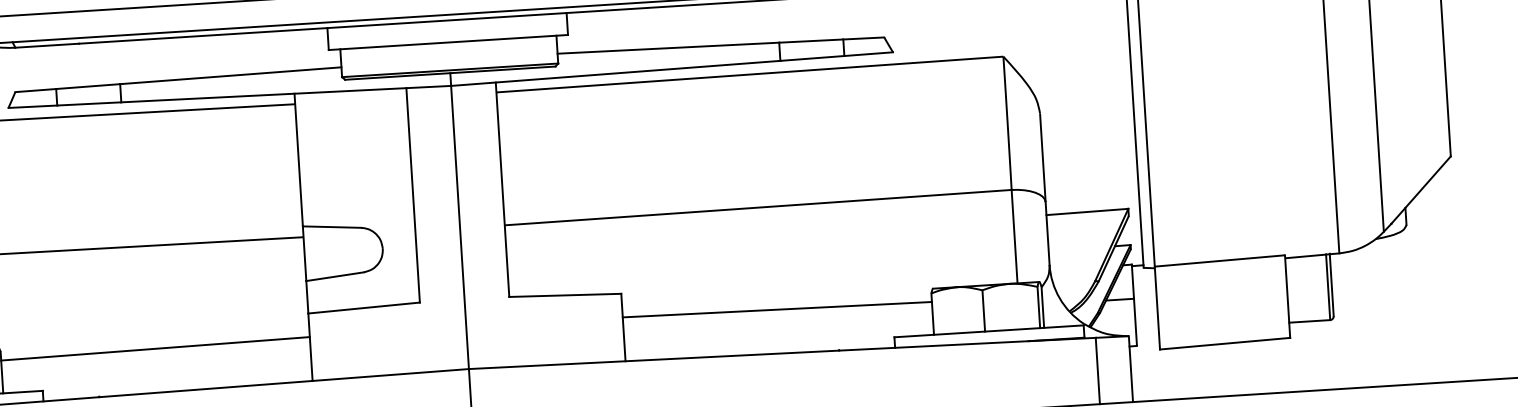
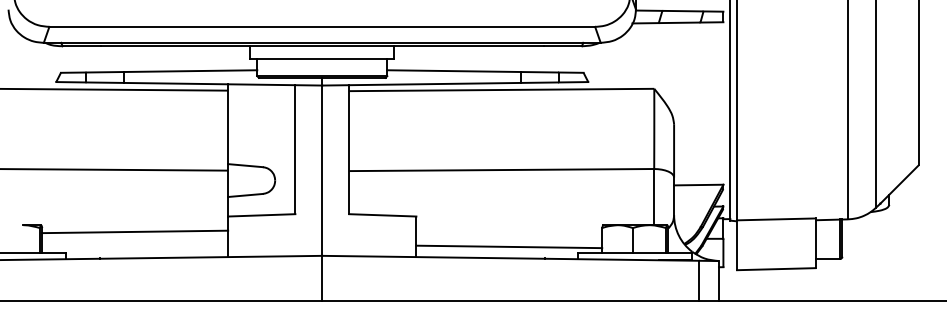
line: (777, 308) -> (509, 246), moved

